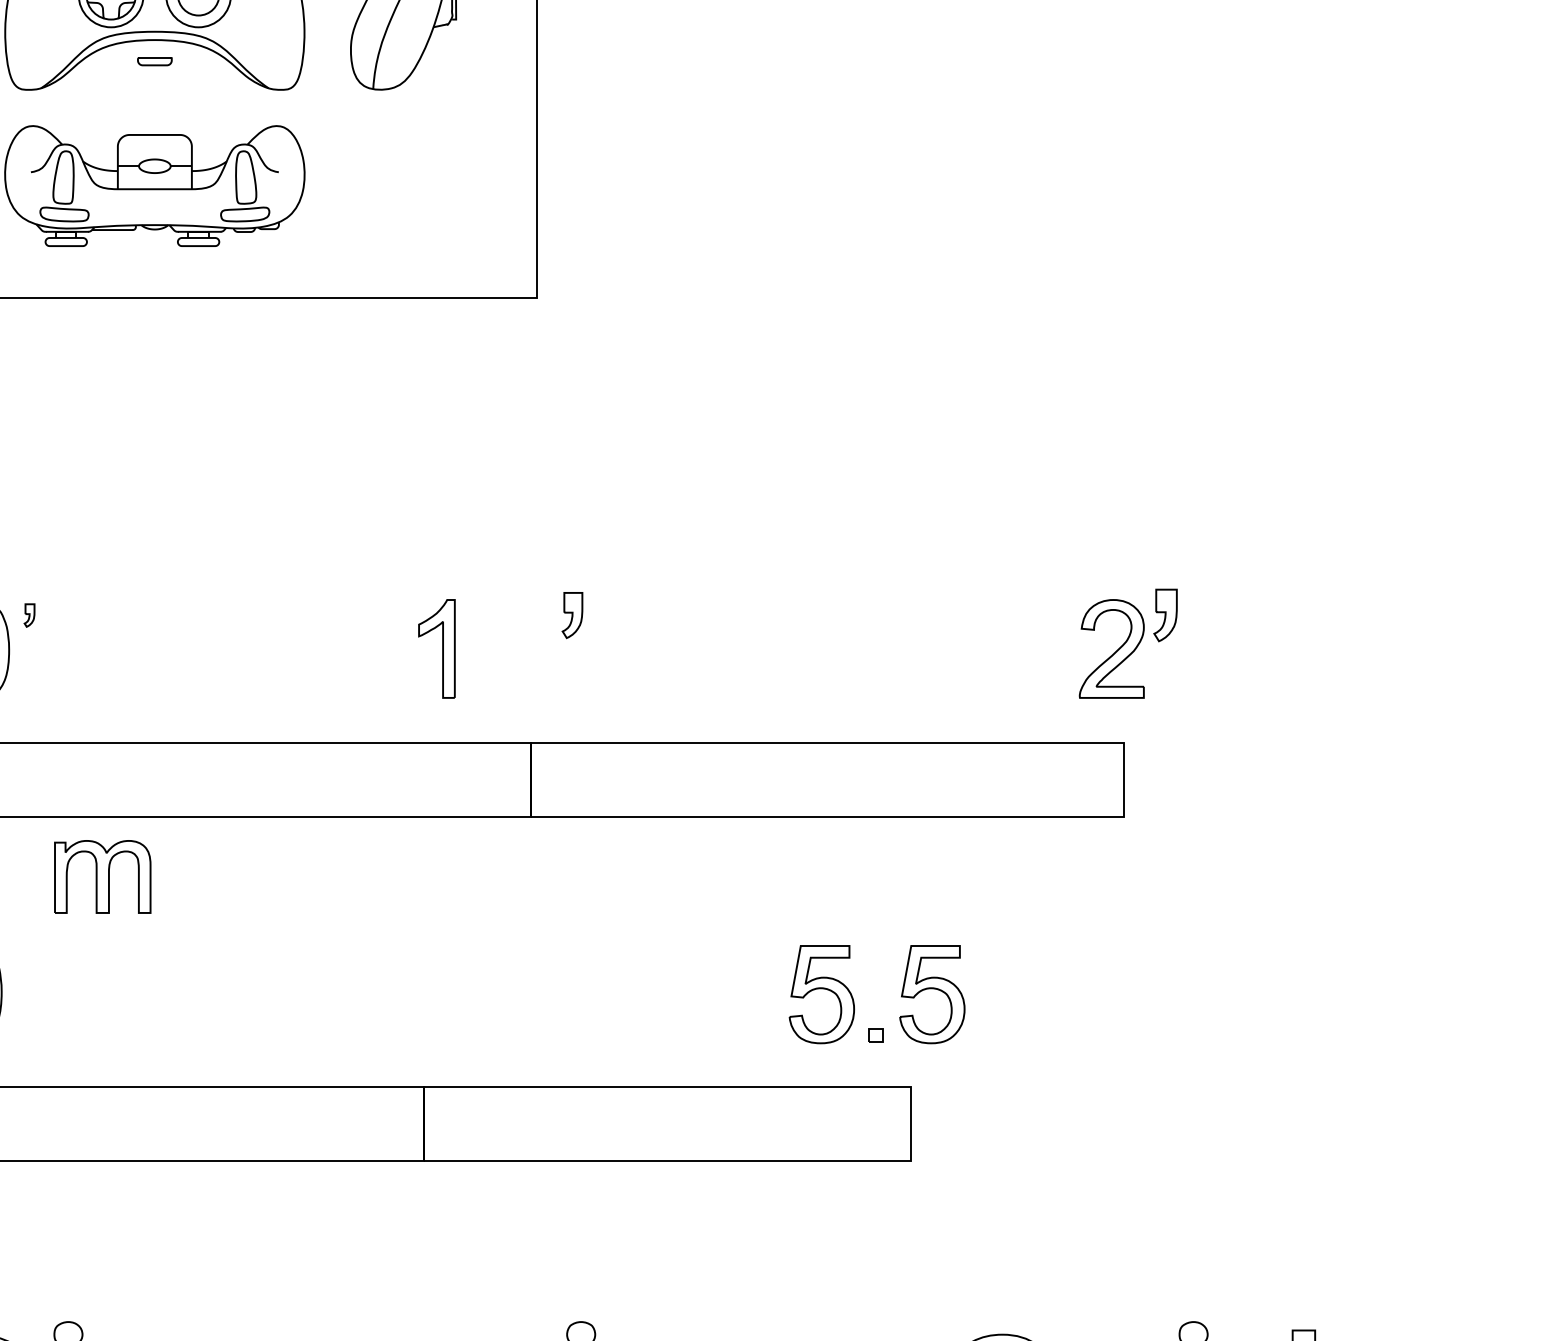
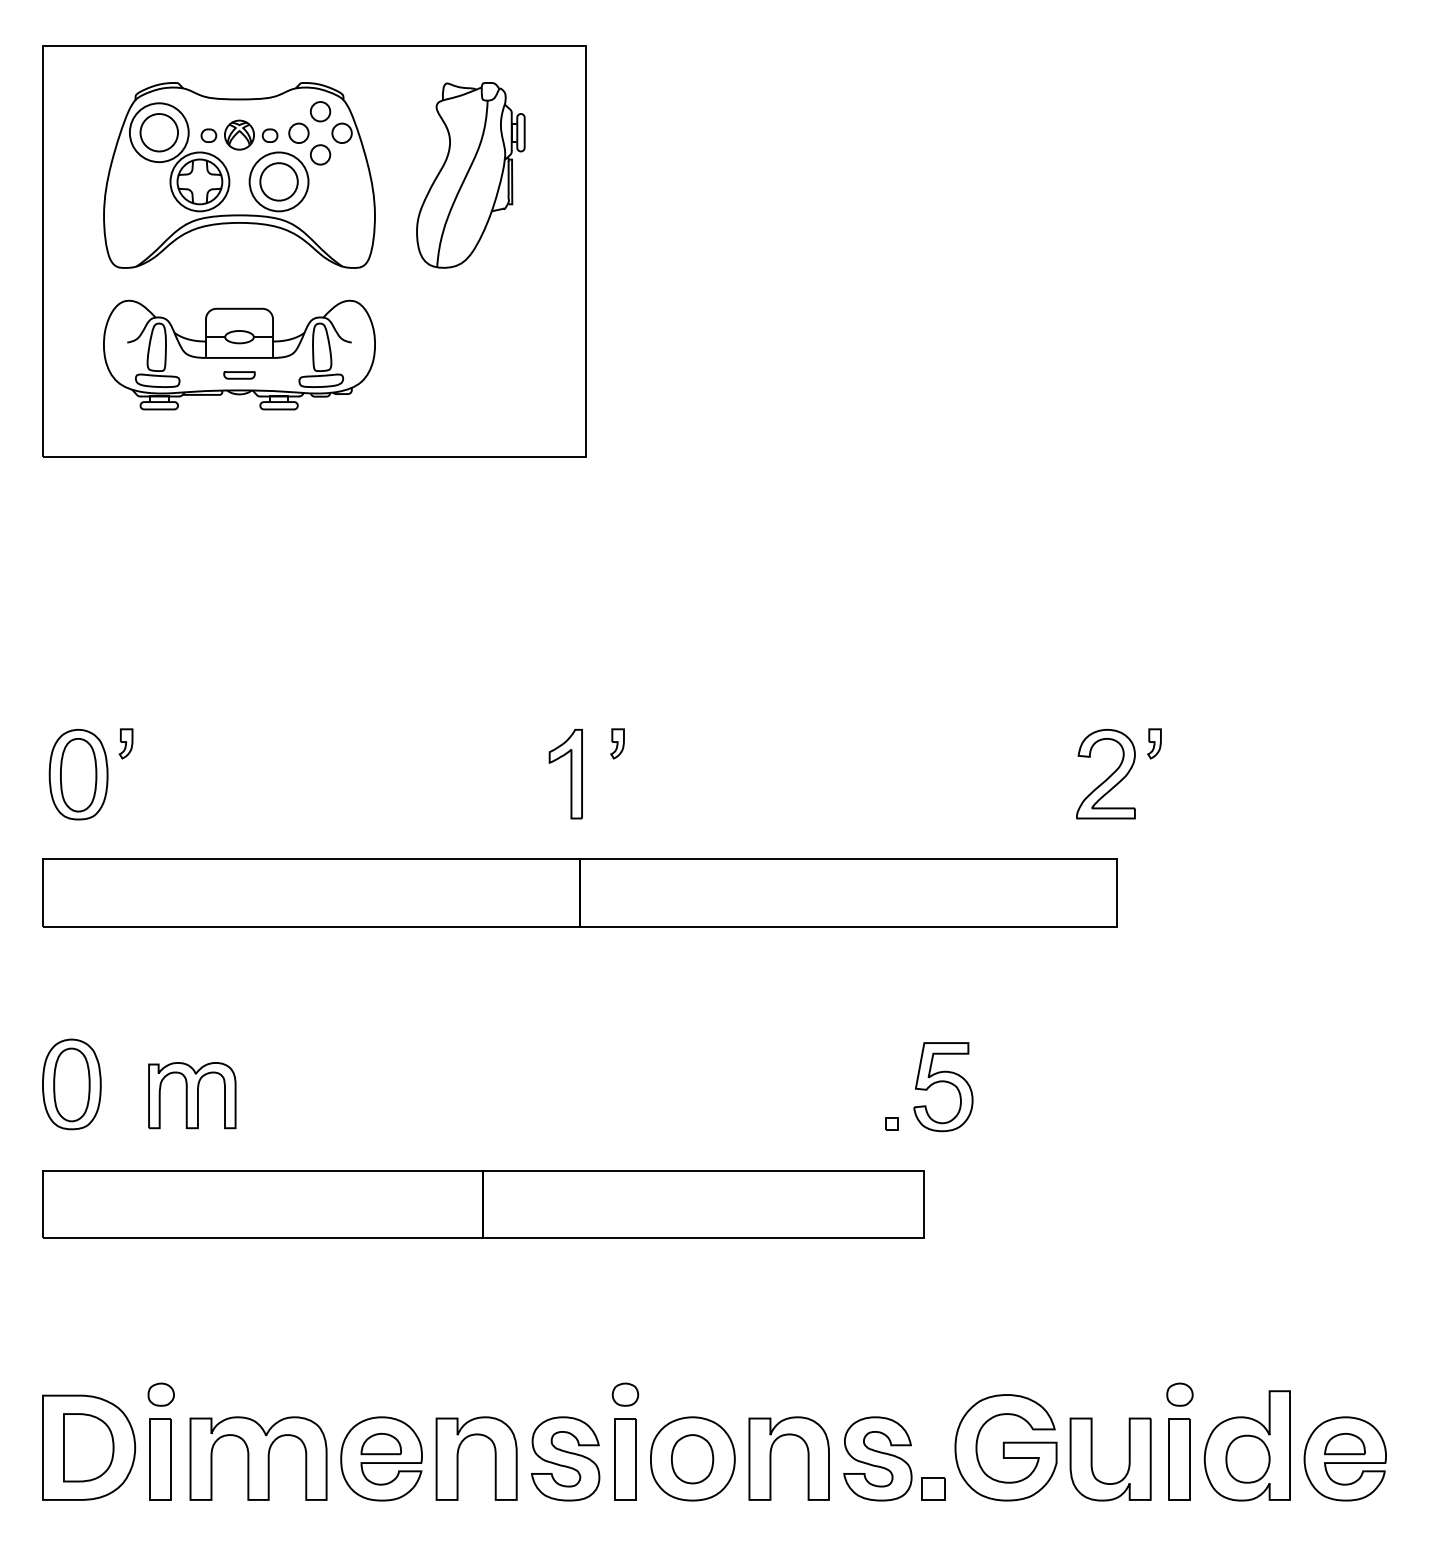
part: (154, 61) -> (239, 375), moved
part: (28, 615) -> (125, 743), size x1.43
part: (572, 615) -> (617, 743), size x0.71
part: (1165, 615) -> (1154, 743), size x0.62
part: (436, 649) -> (565, 774), moved
part: (102, 876) -> (192, 1095), moved
part: (821, 995) -> (843, 1087), removed

